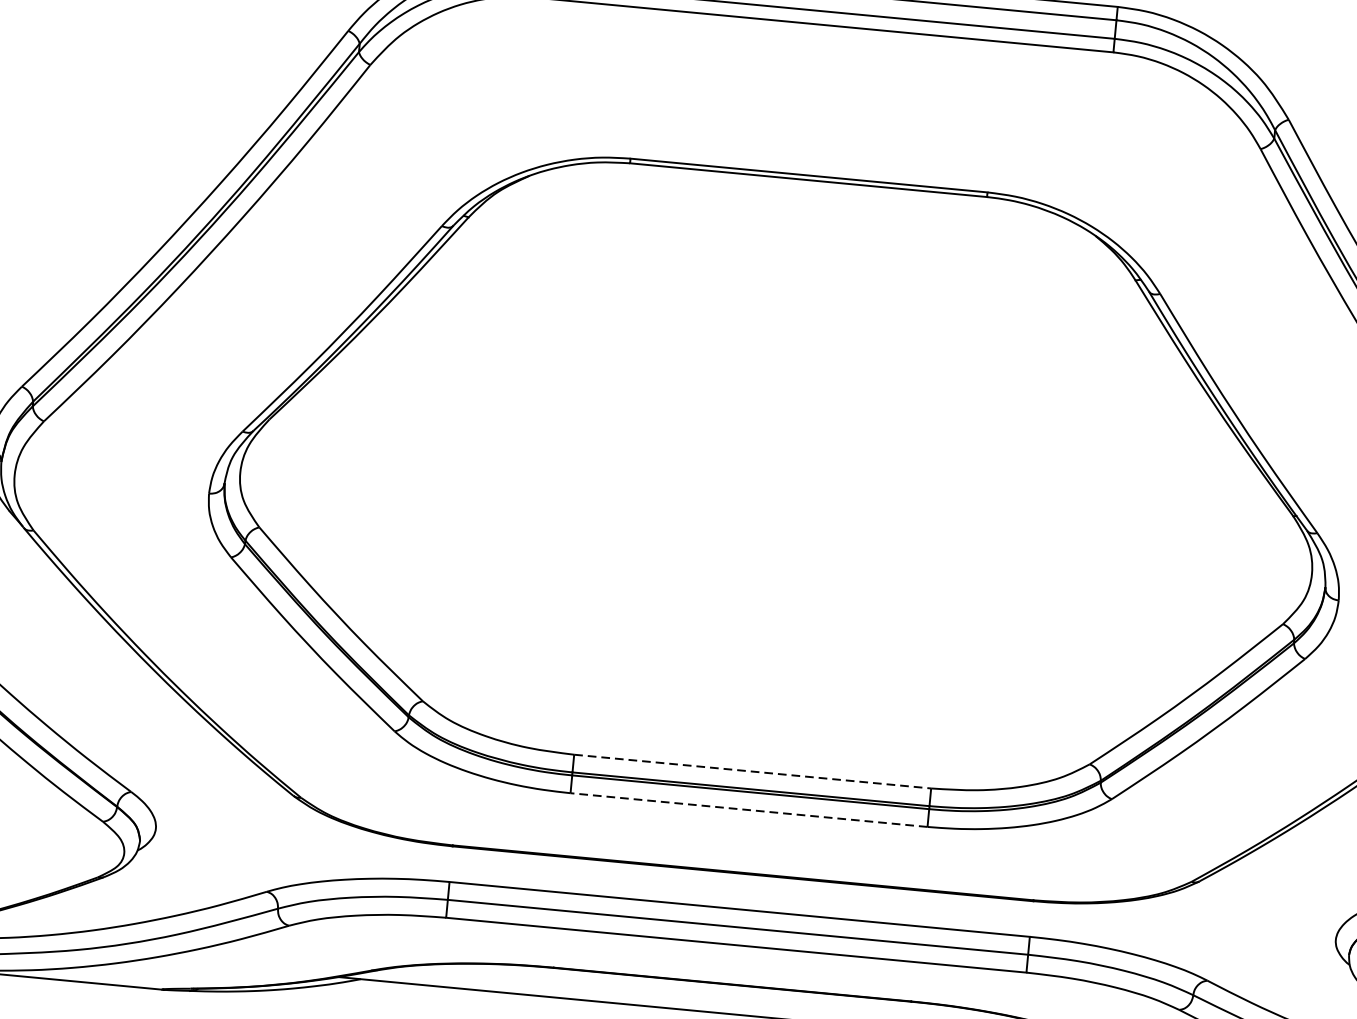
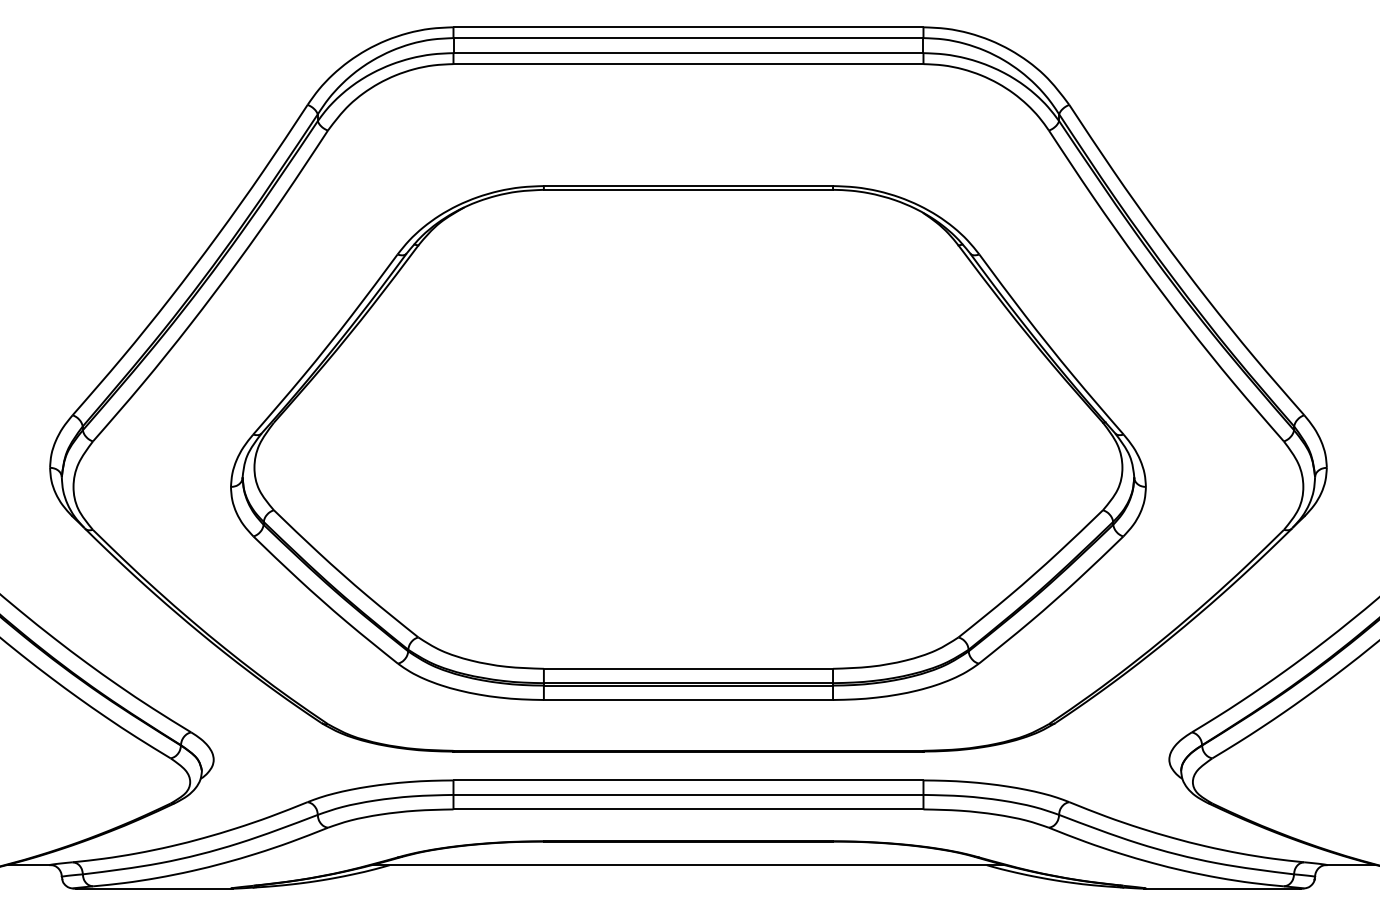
line: (752, 771) -> (688, 668), dashed -> solid
line: (749, 810) -> (688, 700), dashed -> solid

